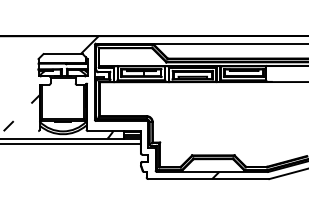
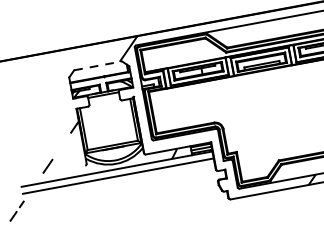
line: (63, 54) -> (98, 66), solid -> dashed

